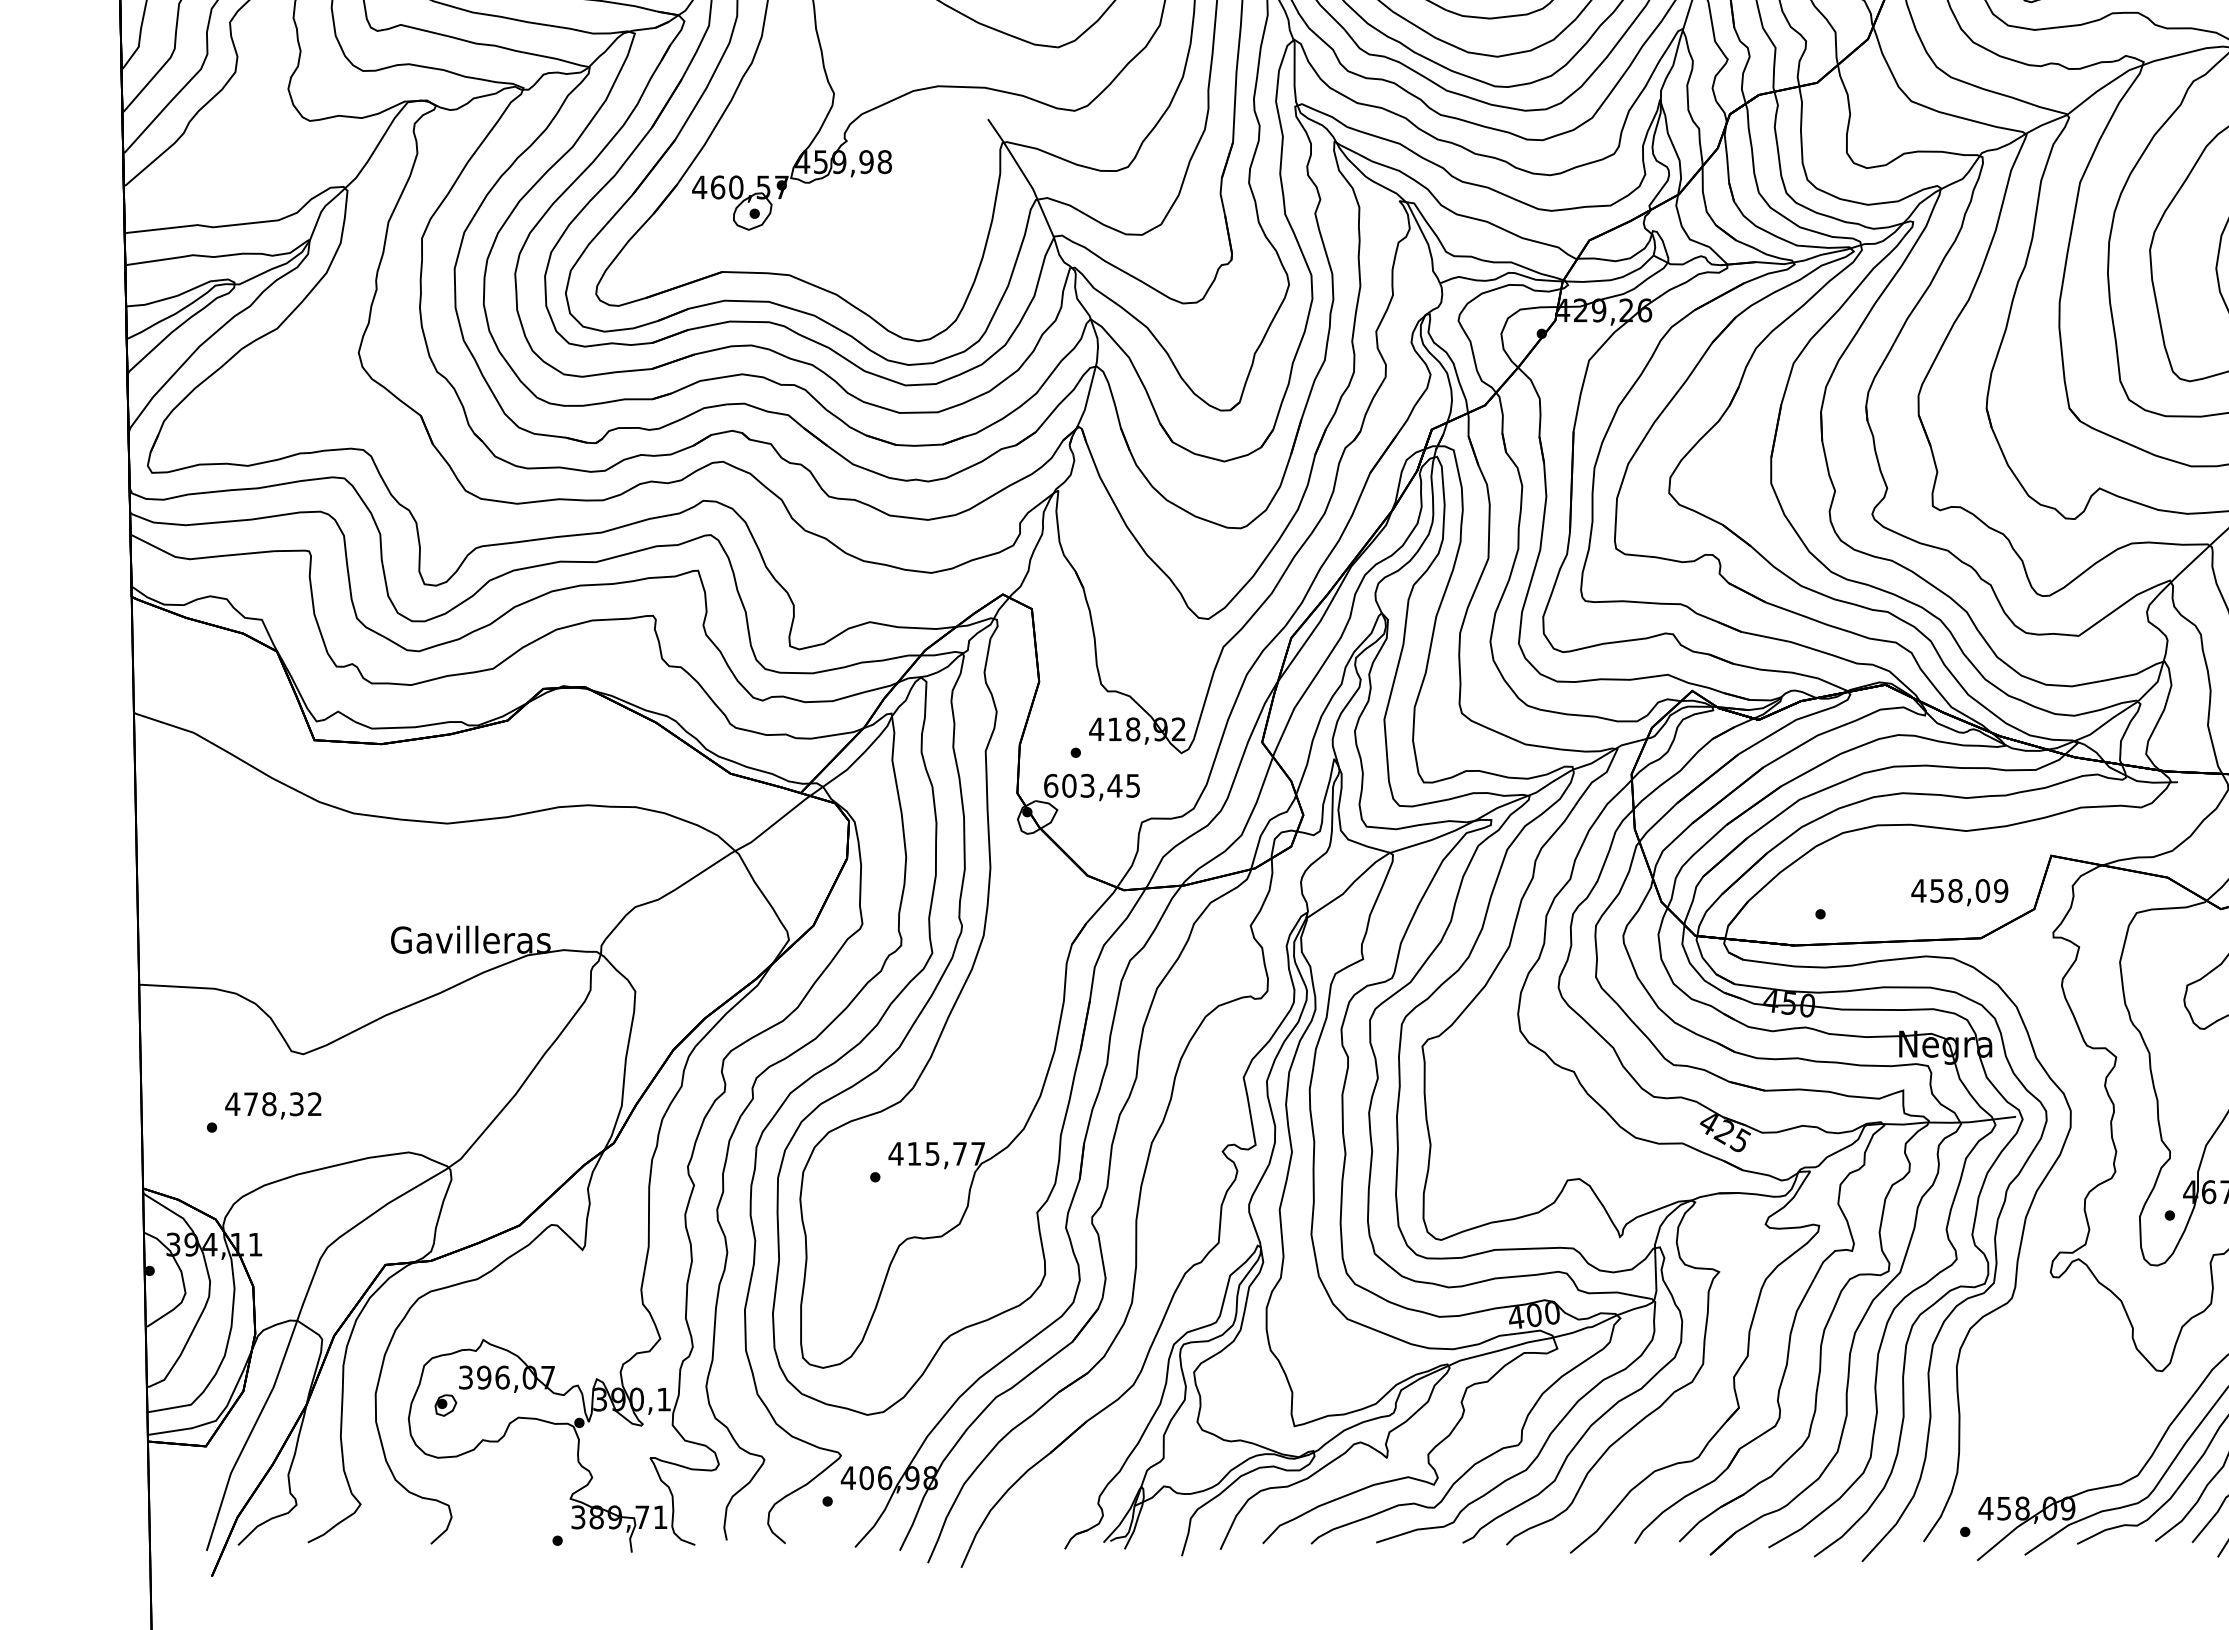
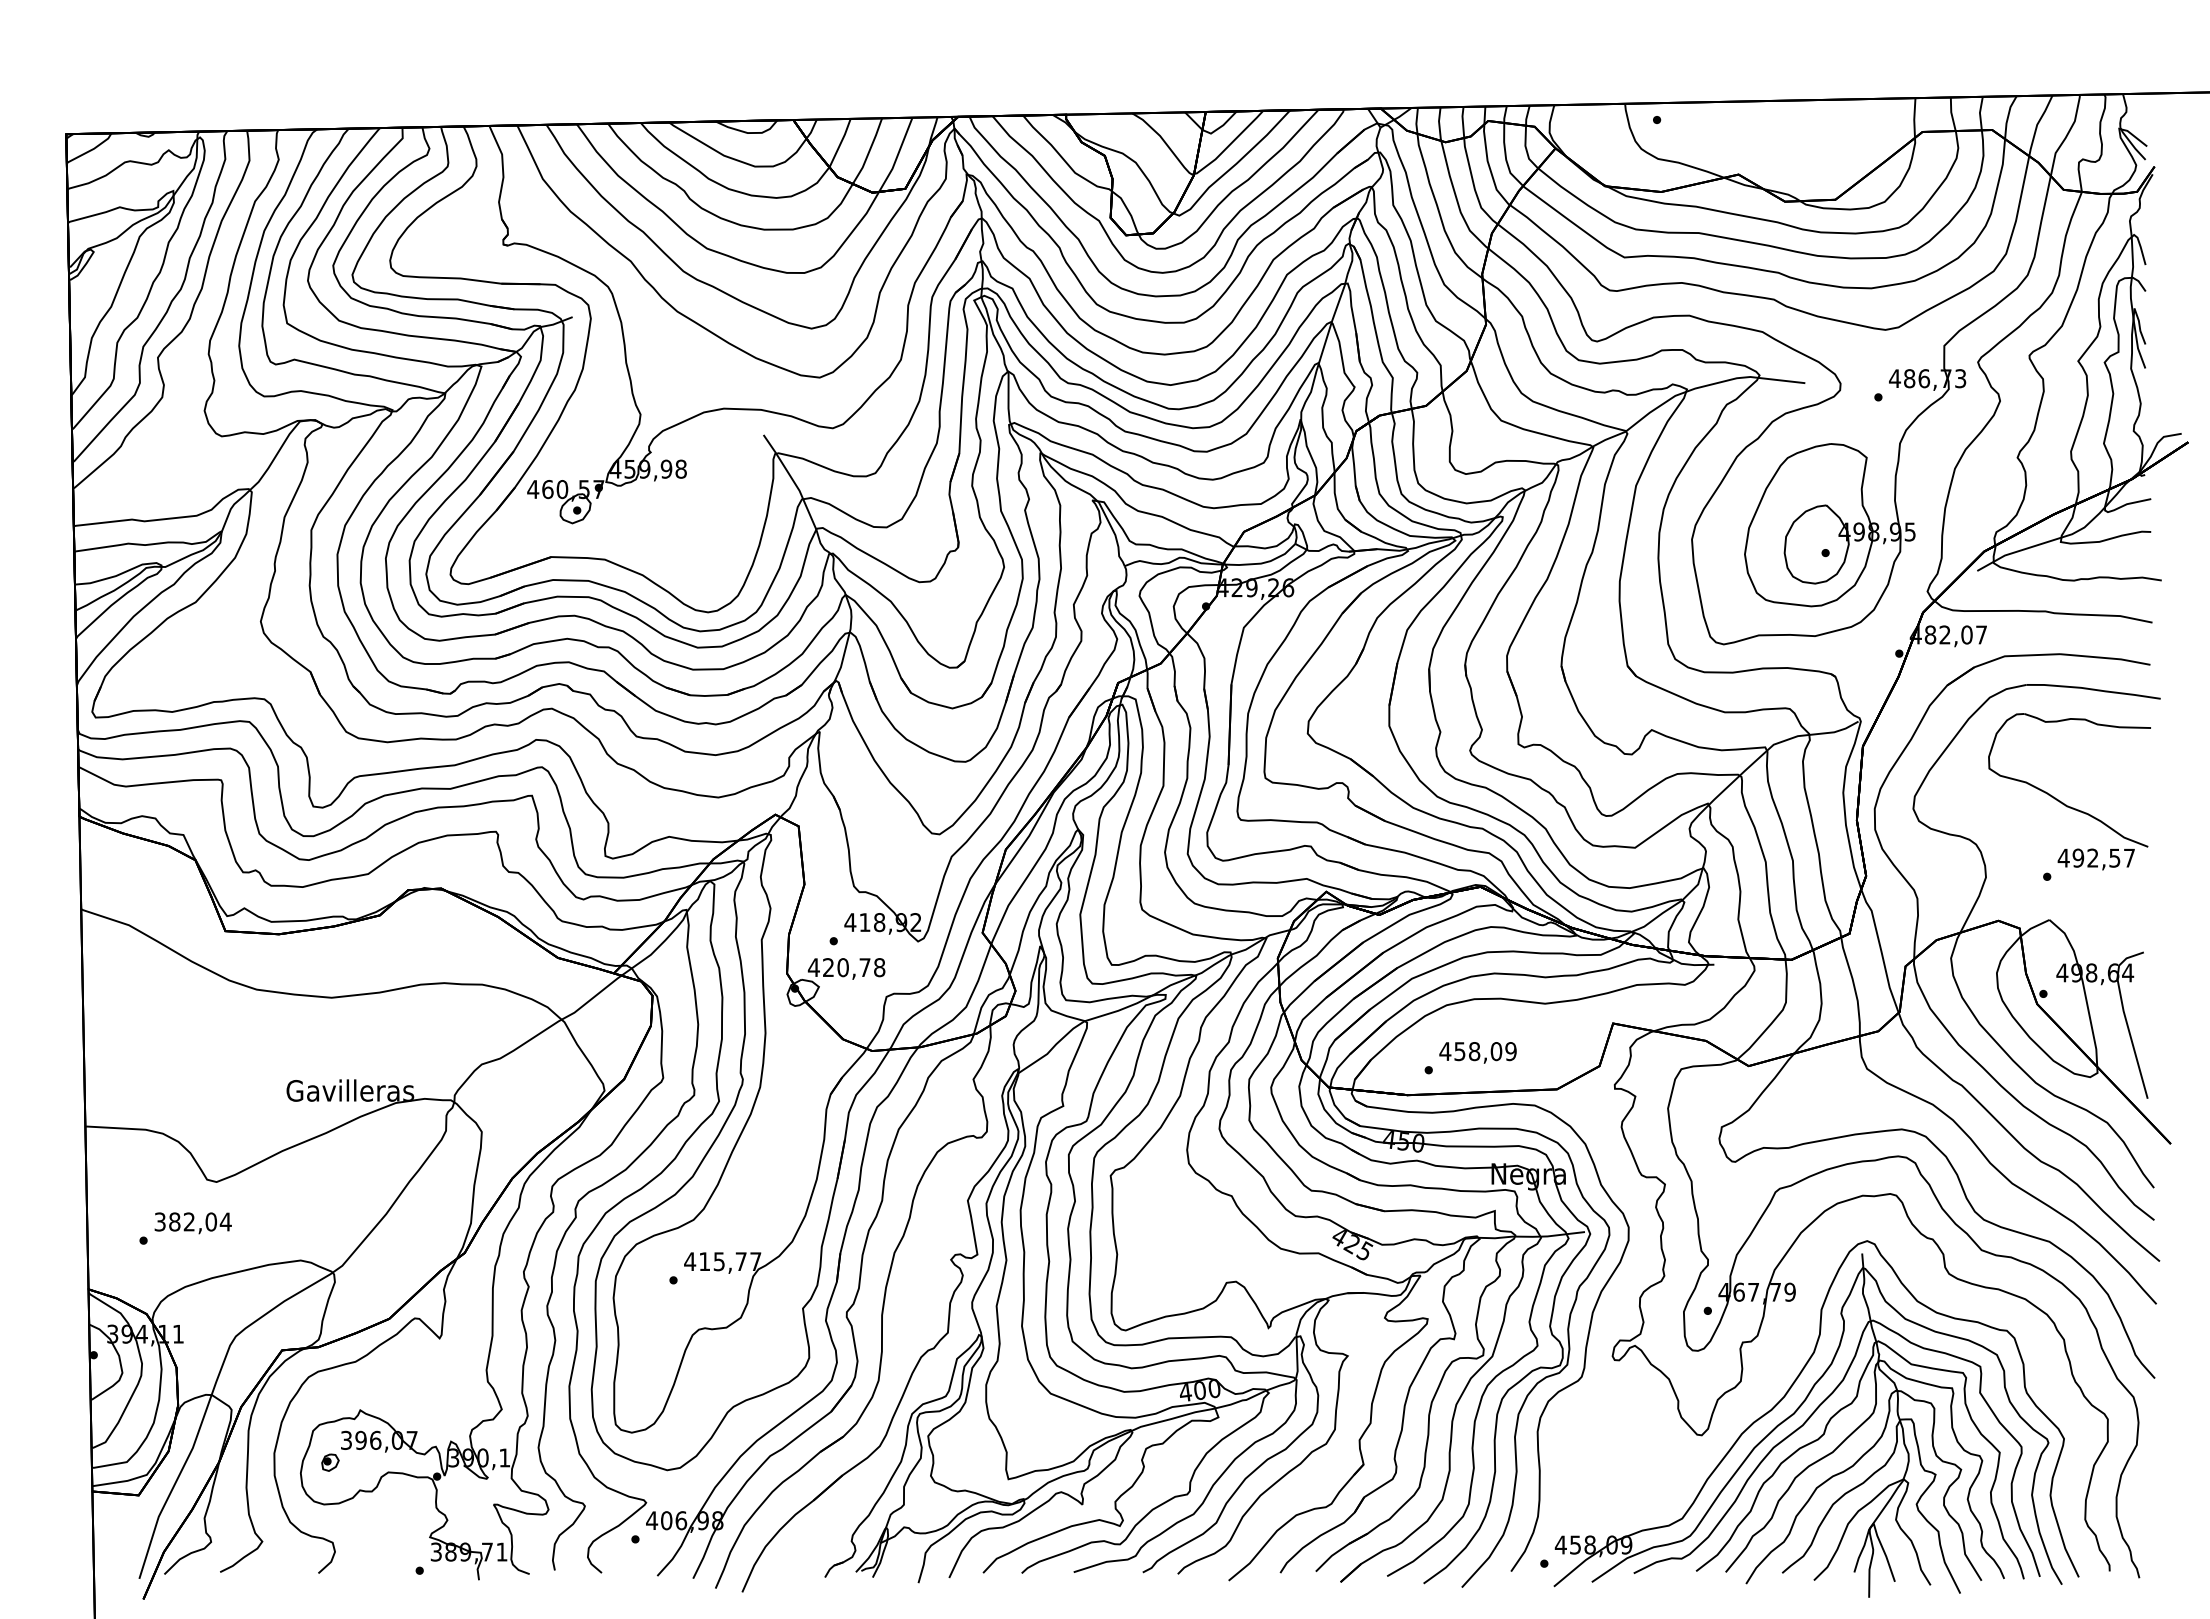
text: (1091, 785) -> (846, 967), 603,45 -> 420,78
text: (1959, 892) -> (1477, 1052), moved
text: (273, 1103) -> (192, 1221), 478,32 -> 382,04

